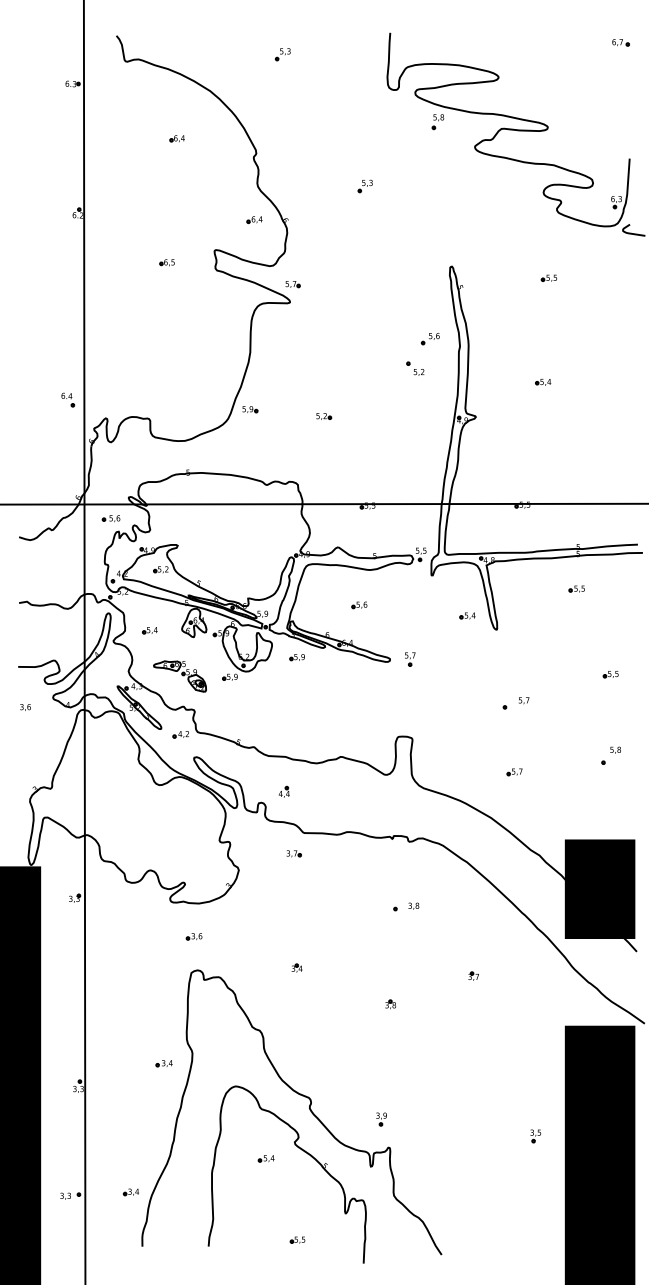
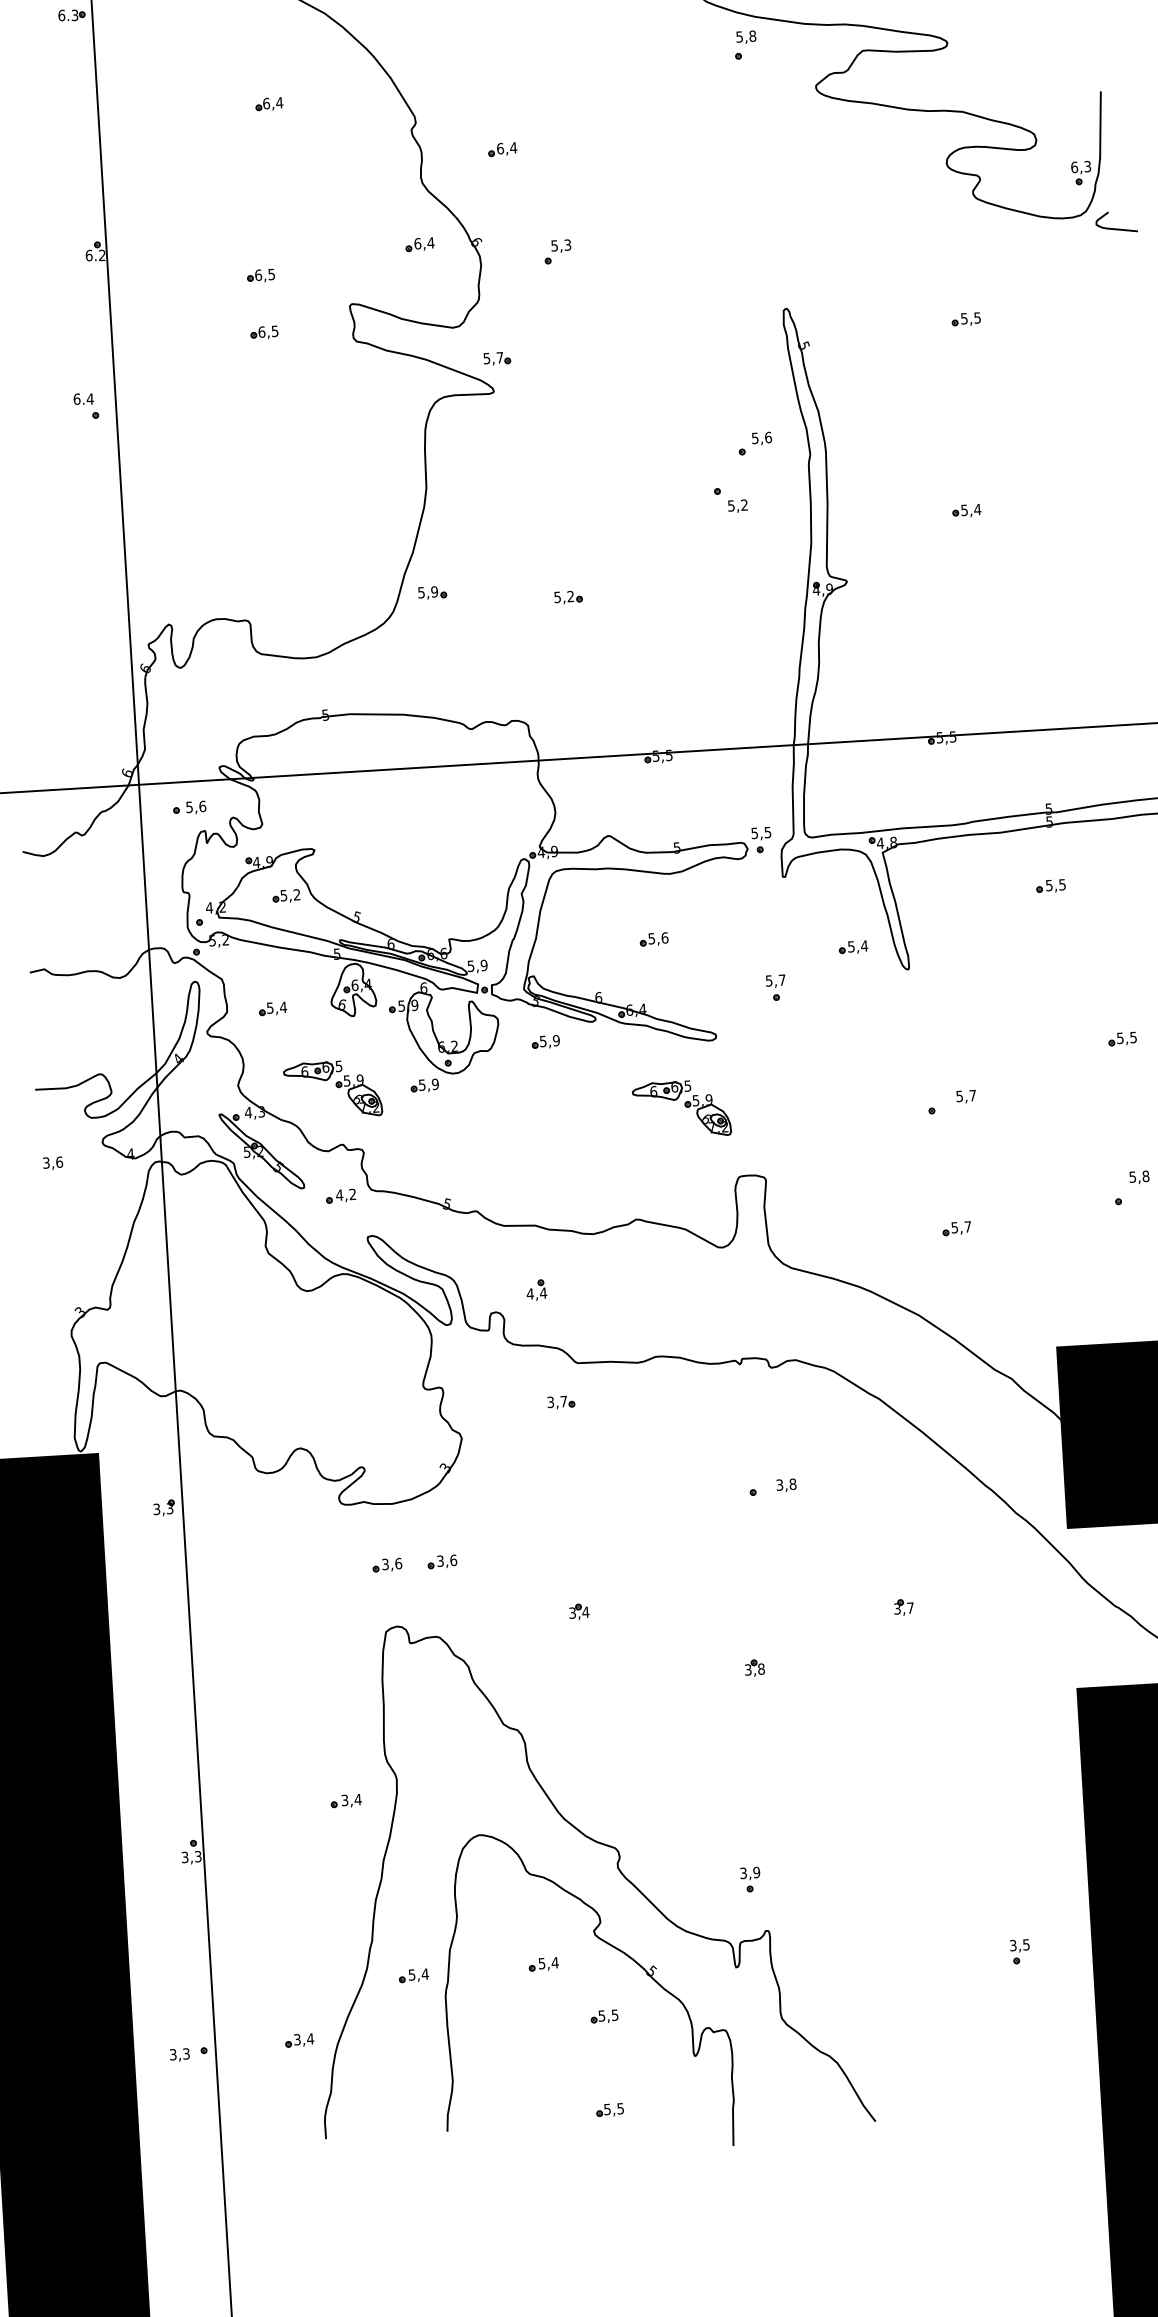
part: (302, 171) -> (502, 150), added
part: (364, 186) -> (556, 252), moved
part: (166, 231) -> (259, 275), added
part: (68, 399) -> (87, 405), moved
part: (410, 659) -> (776, 987), moved
part: (368, 698) -> (680, 1109), added
part: (223, 936) -> (440, 1561), added
part: (535, 1136) -> (1019, 1952), moved
part: (194, 1160) -> (412, 1975), added
part: (297, 1188) -> (603, 2015), added

